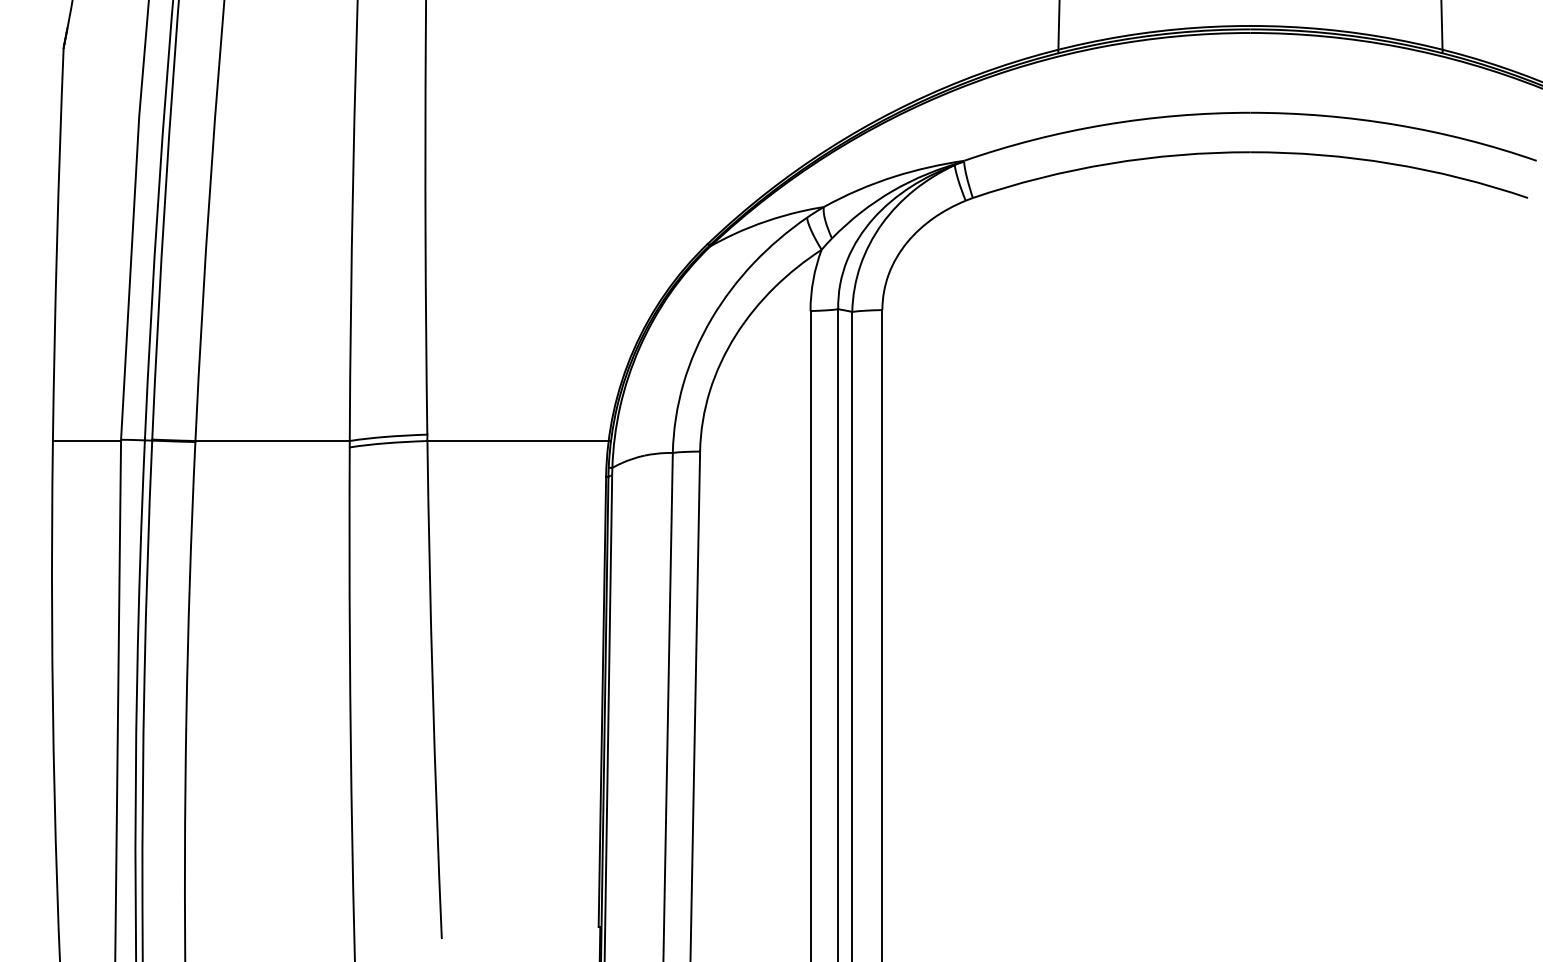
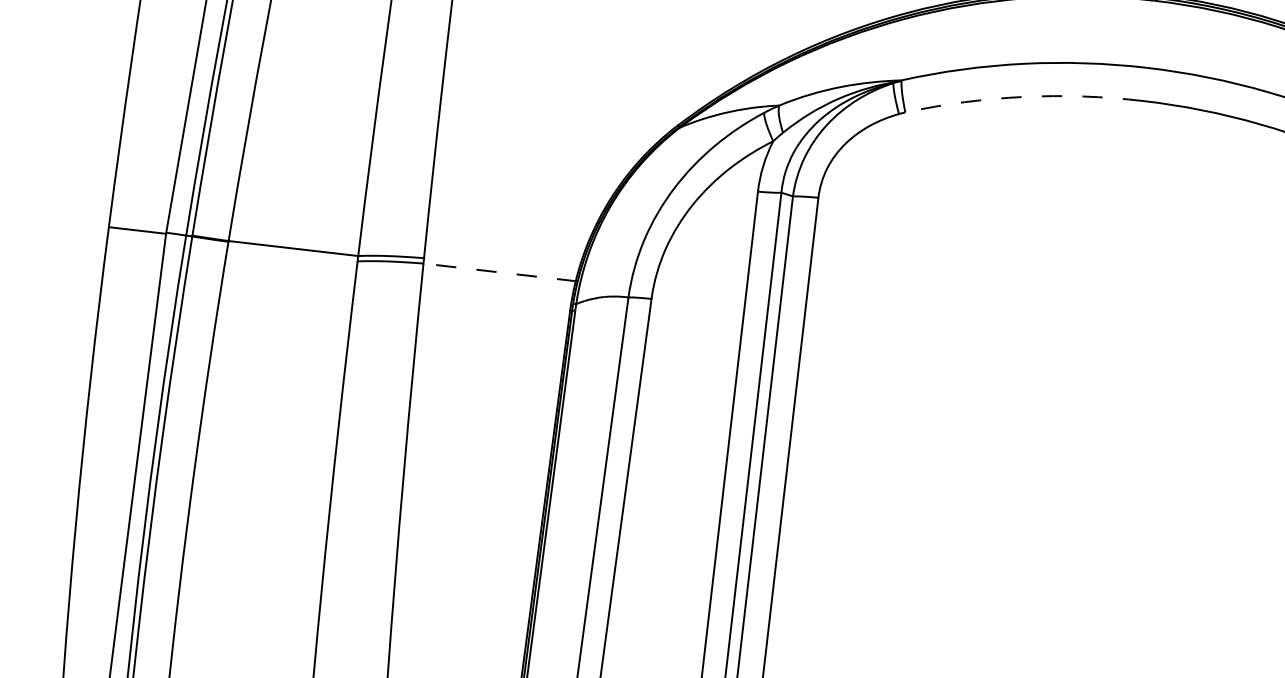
arc: (1109, 163) -> (1023, 96), solid -> dashed
line: (518, 441) -> (499, 272), solid -> dashed

